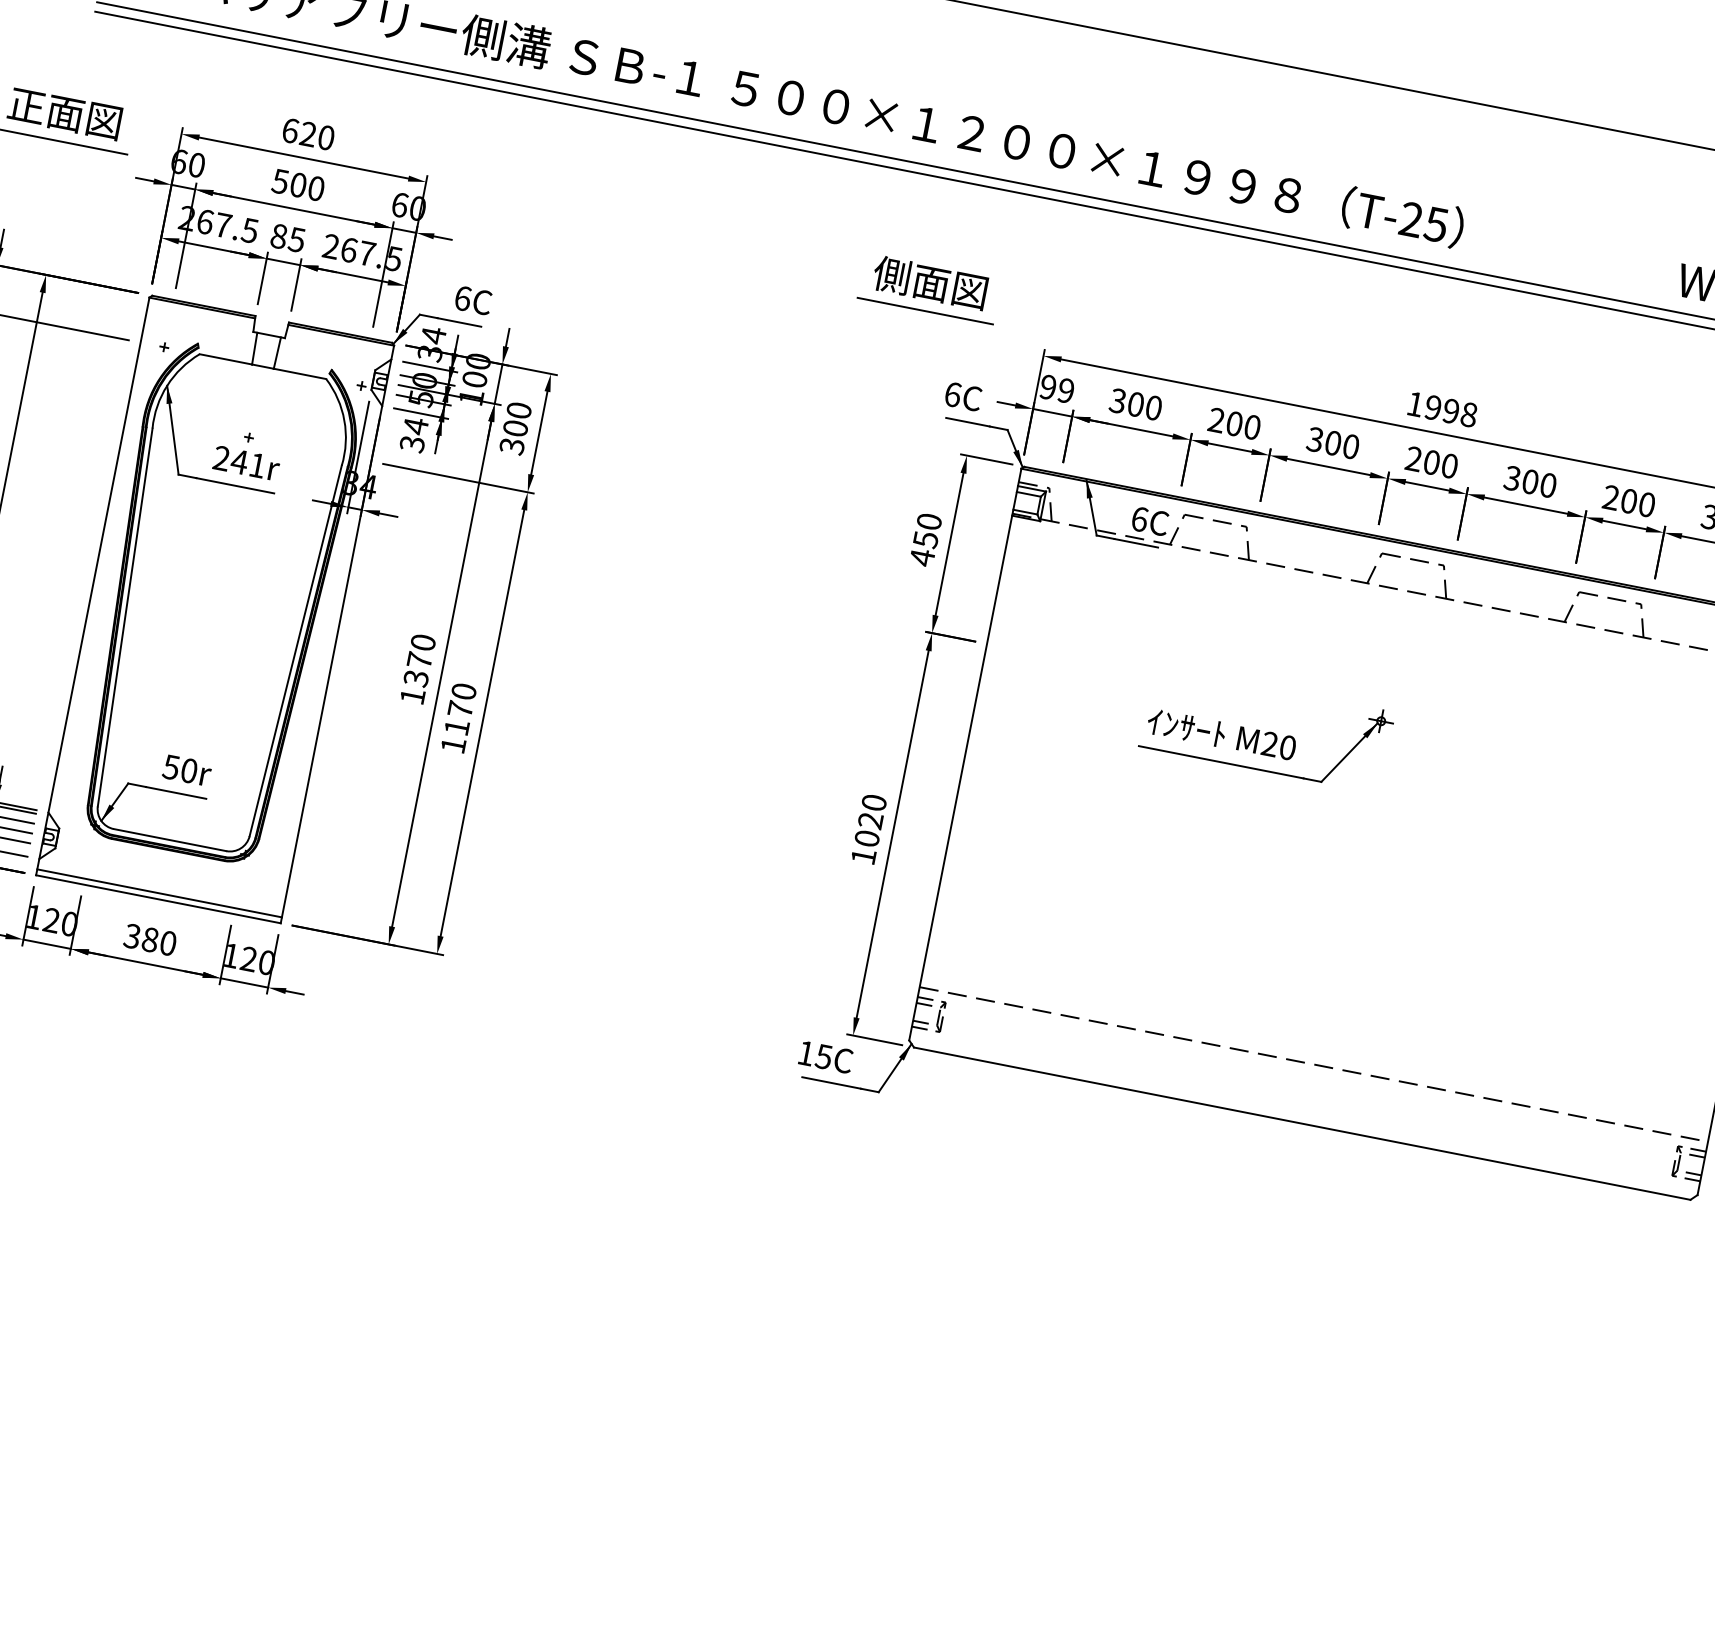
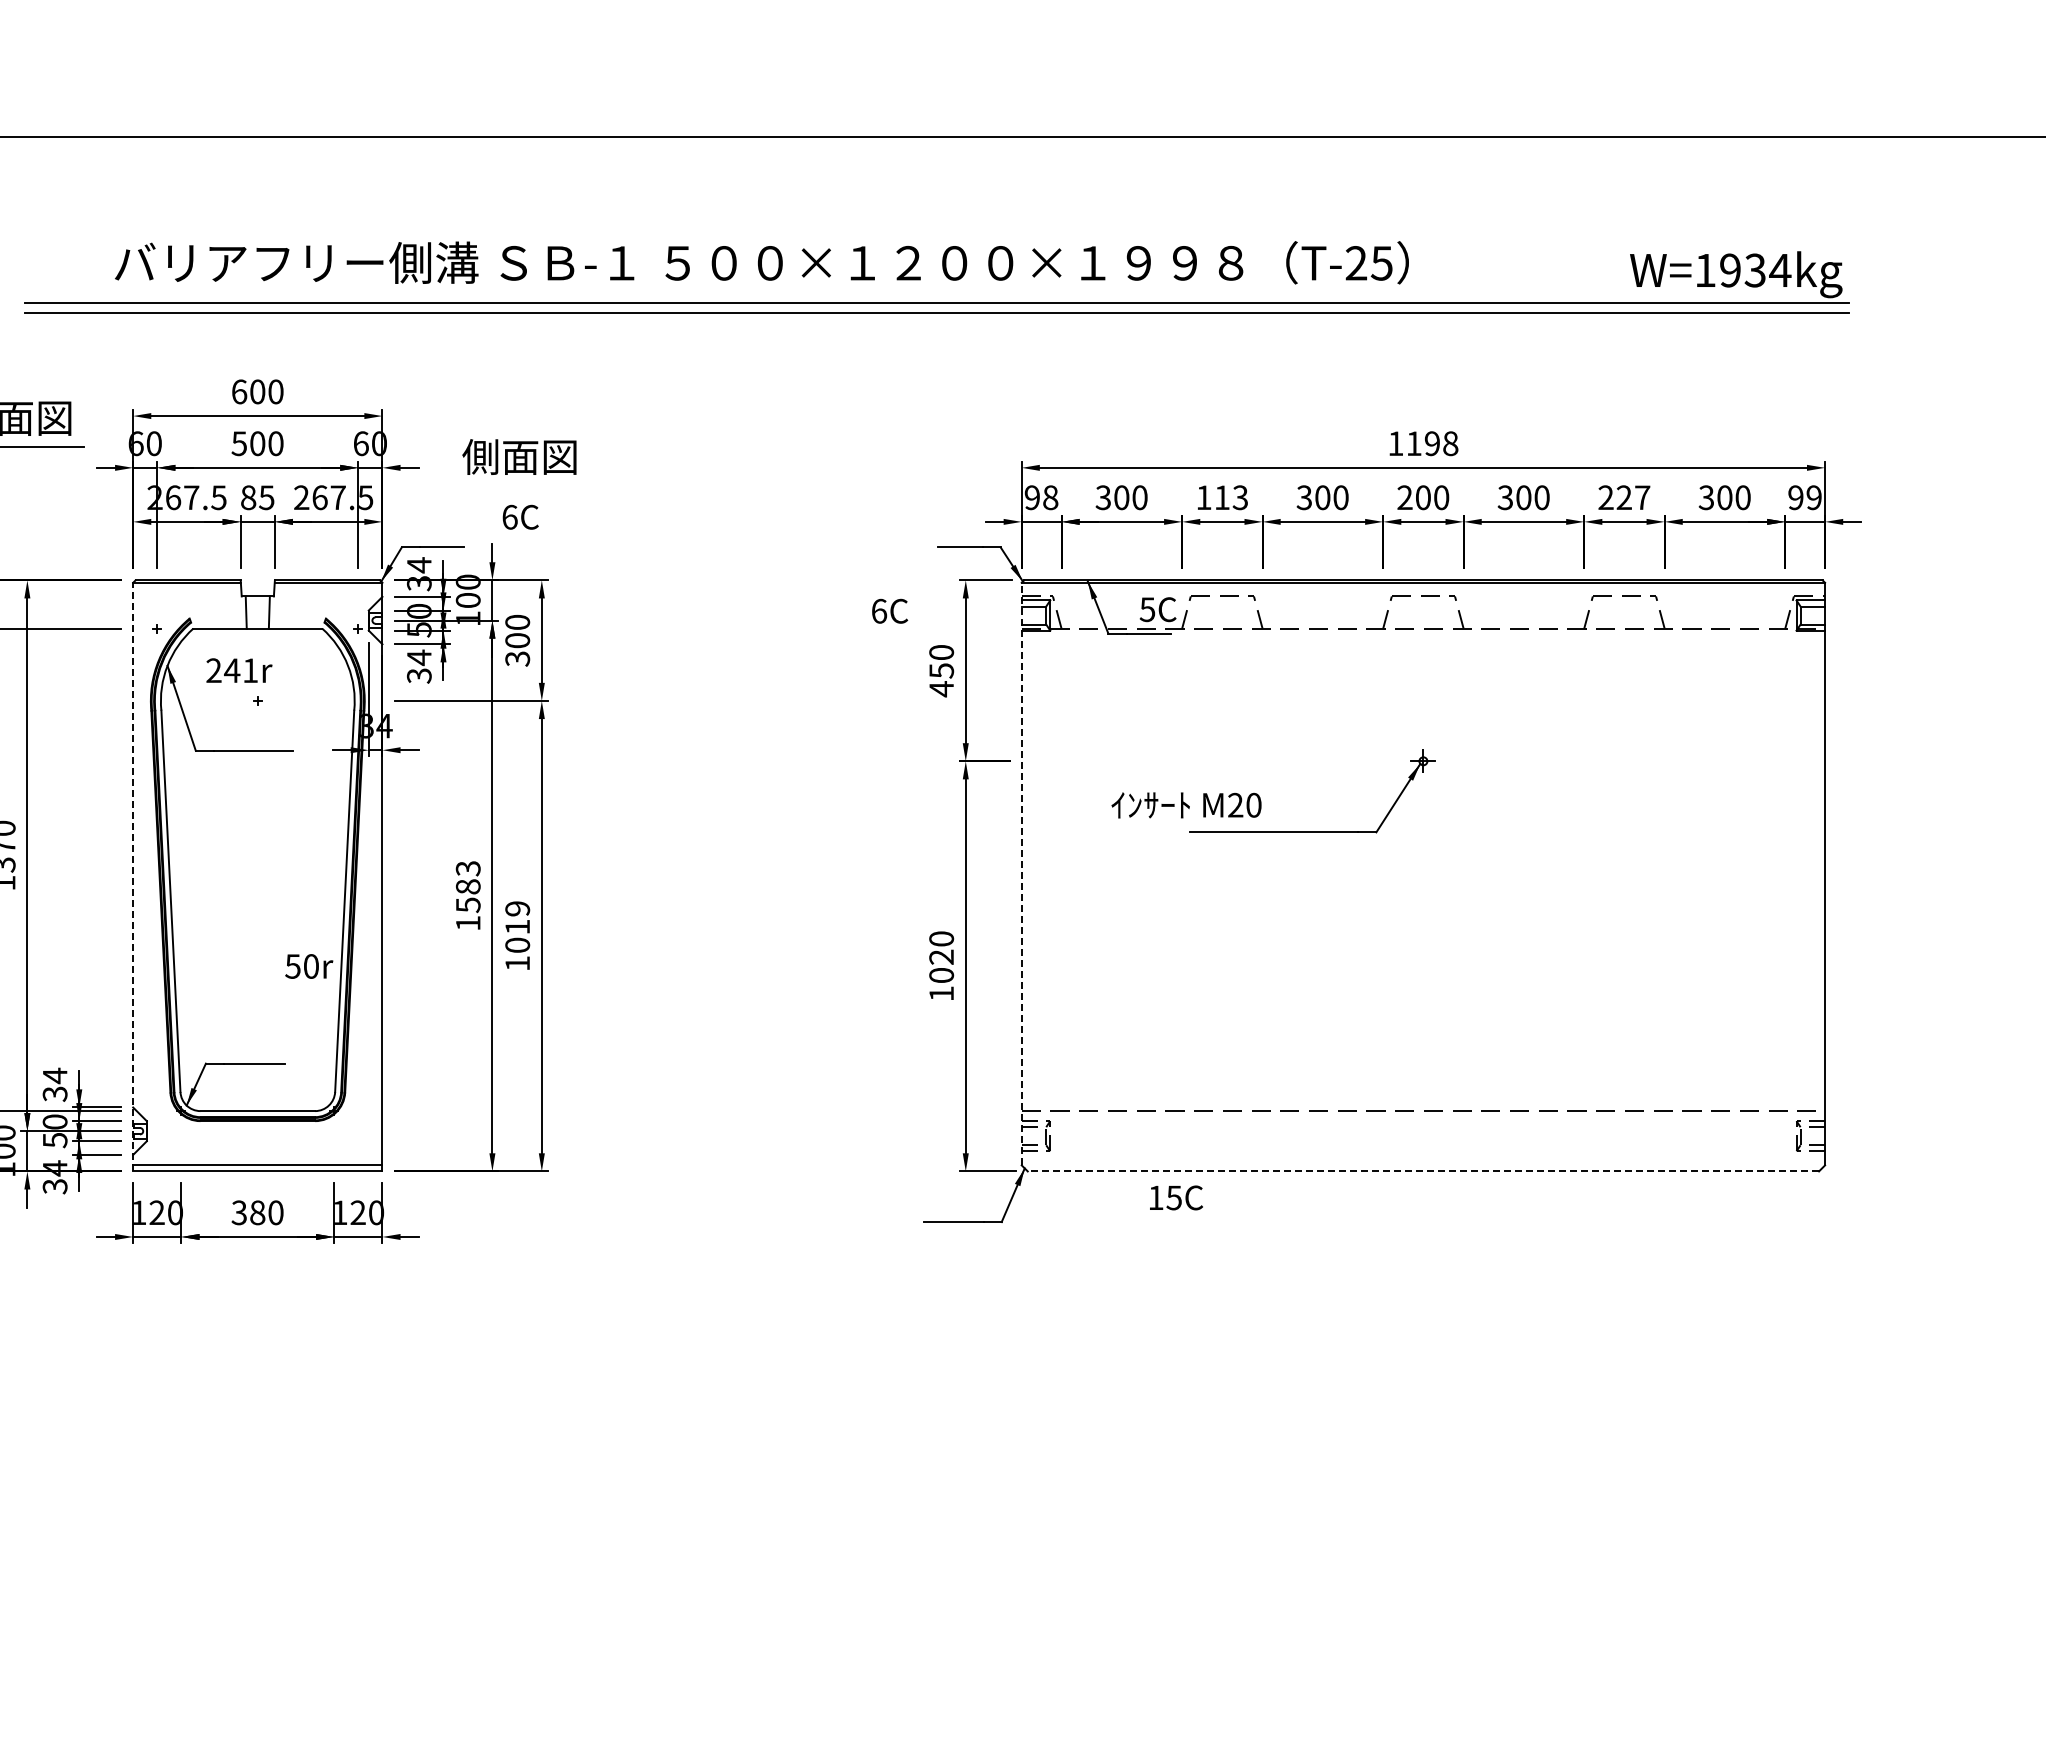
text: (308, 133) -> (257, 391), 620 -> 600
text: (930, 282) -> (519, 456), moved
text: (473, 299) -> (520, 516), moved
line: (925, 311) -> (897, 446), removed
text: (1066, 390) -> (1050, 497), 99 -> 98
text: (964, 396) -> (890, 610), moved
text: (1432, 407) -> (1413, 443), 1998 -> 1198
text: (1234, 423) -> (1222, 497), 200 -> 113
text: (246, 463) -> (239, 670), moved
text: (1638, 502) -> (1633, 497), 200 -> 227
text: (1139, 519) -> (1147, 609), 6C -> 5C
line: (93, 585) -> (133, 876), solid -> dashed
text: (419, 660) -> (467, 886), 1370 -> 1583
text: (460, 708) -> (517, 926), 1170 -> 1019
text: (1221, 734) -> (1186, 805), moved
line: (965, 753) -> (1021, 873), solid -> dashed
text: (187, 770) -> (309, 966), moved
text: (826, 1056) -> (1176, 1197), moved
line: (1302, 1123) -> (1423, 1171), solid -> dashed

